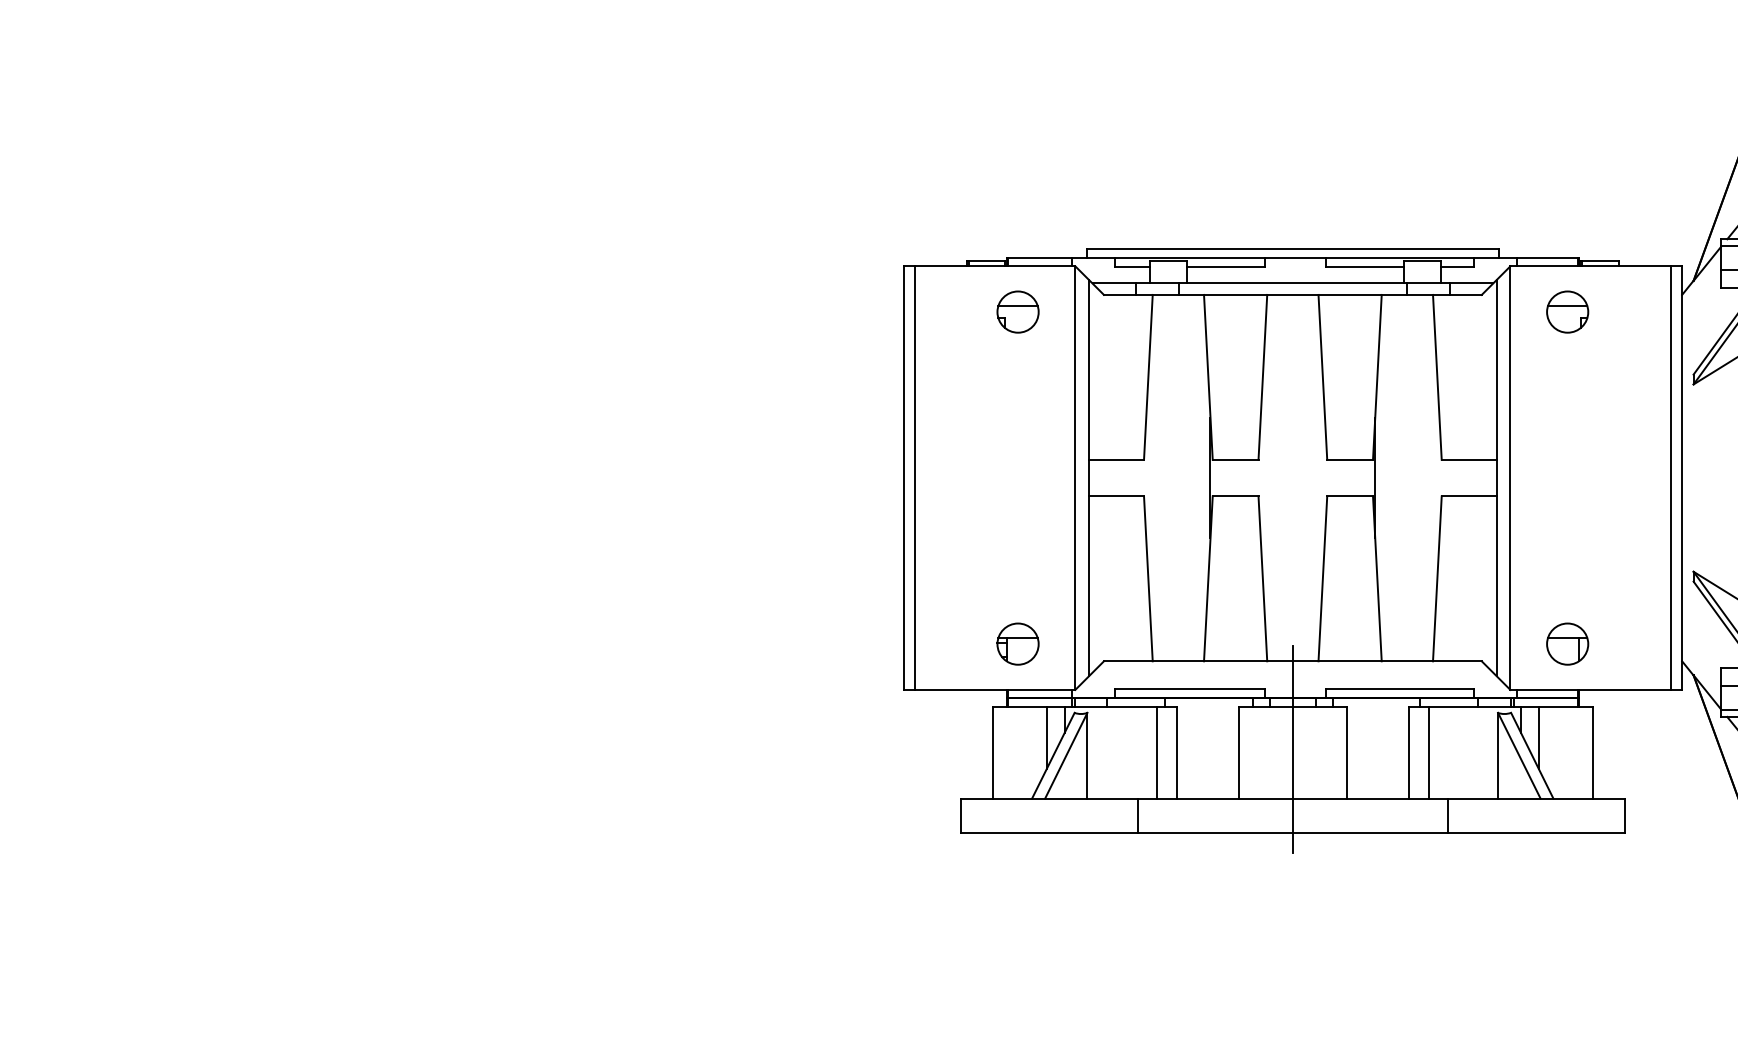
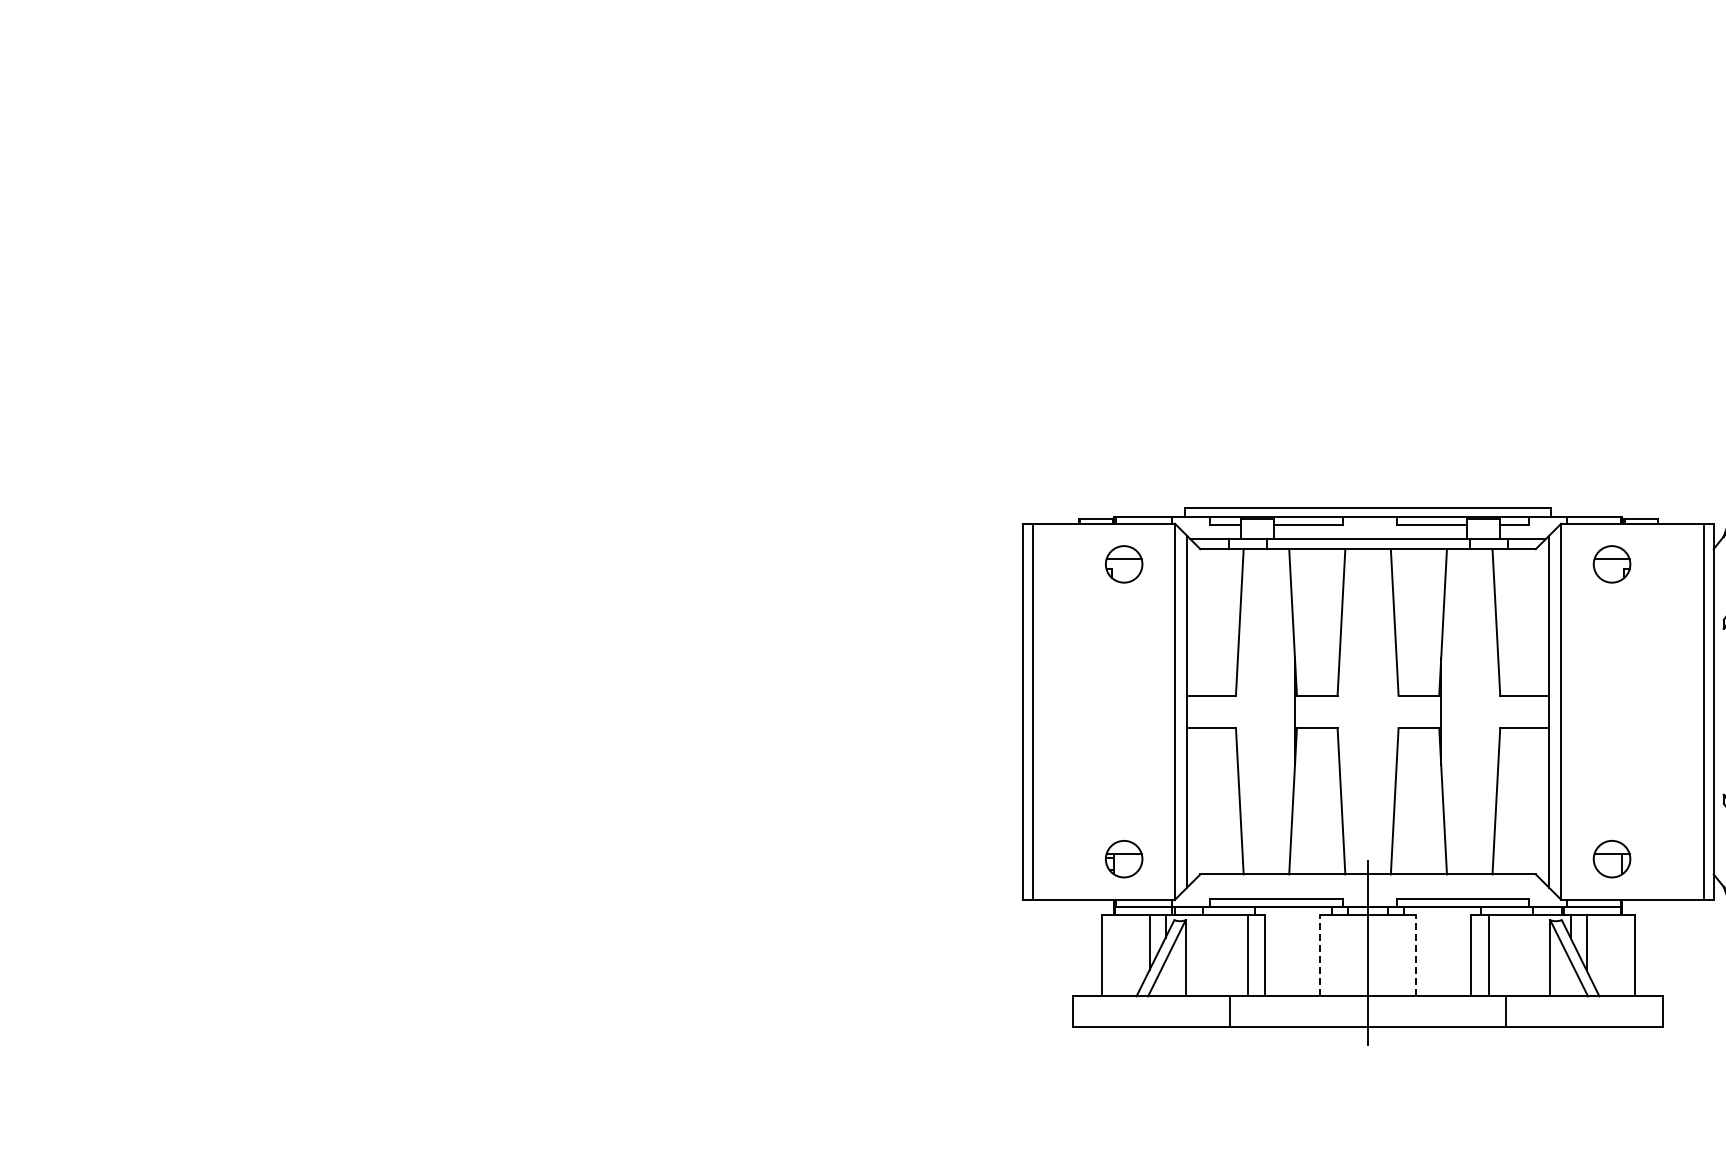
line: (1239, 752) -> (1320, 955), solid -> dashed
line: (1347, 752) -> (1416, 955), solid -> dashed

